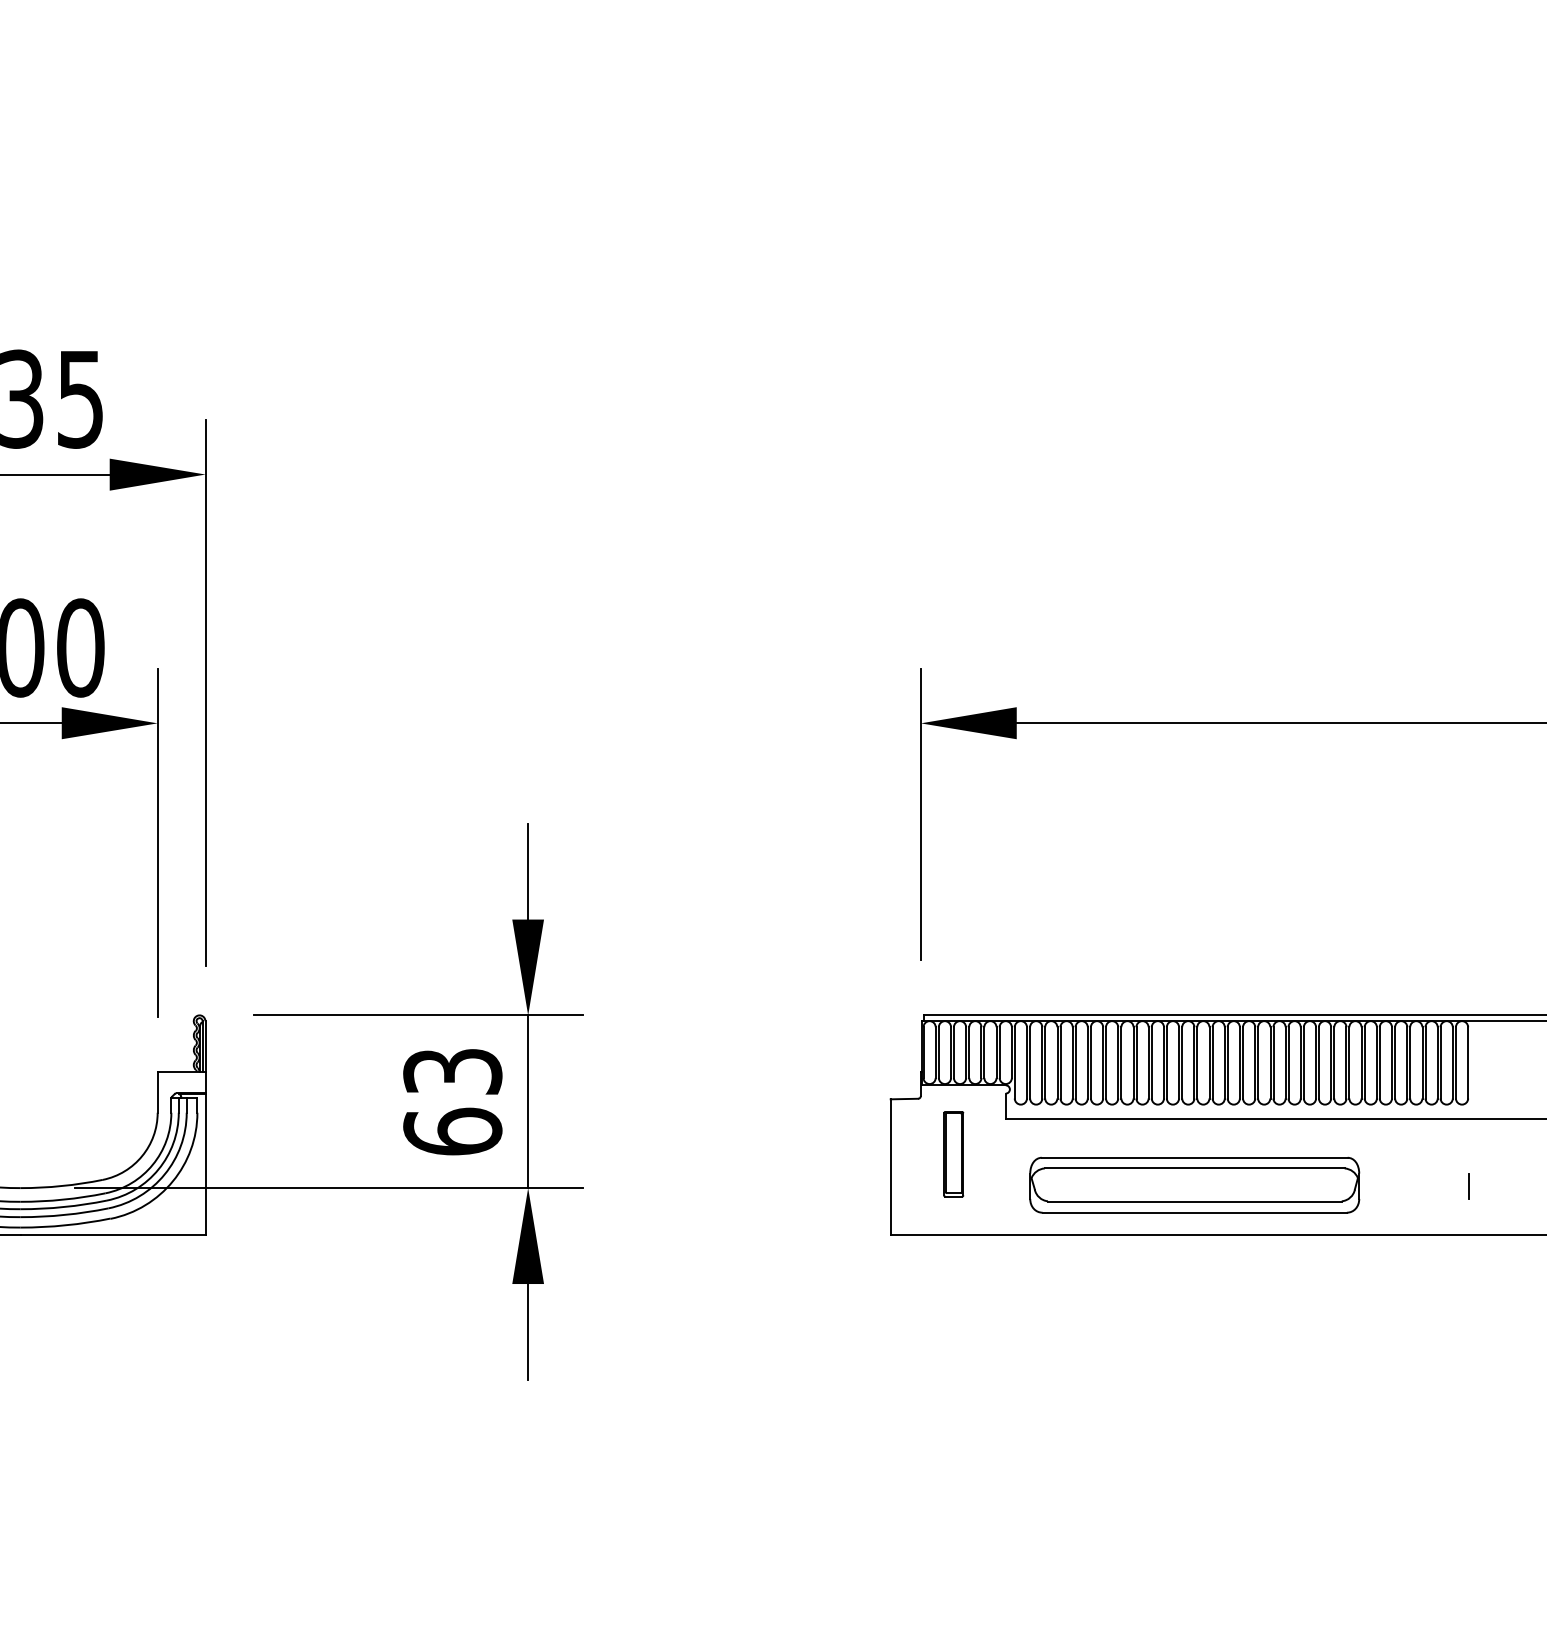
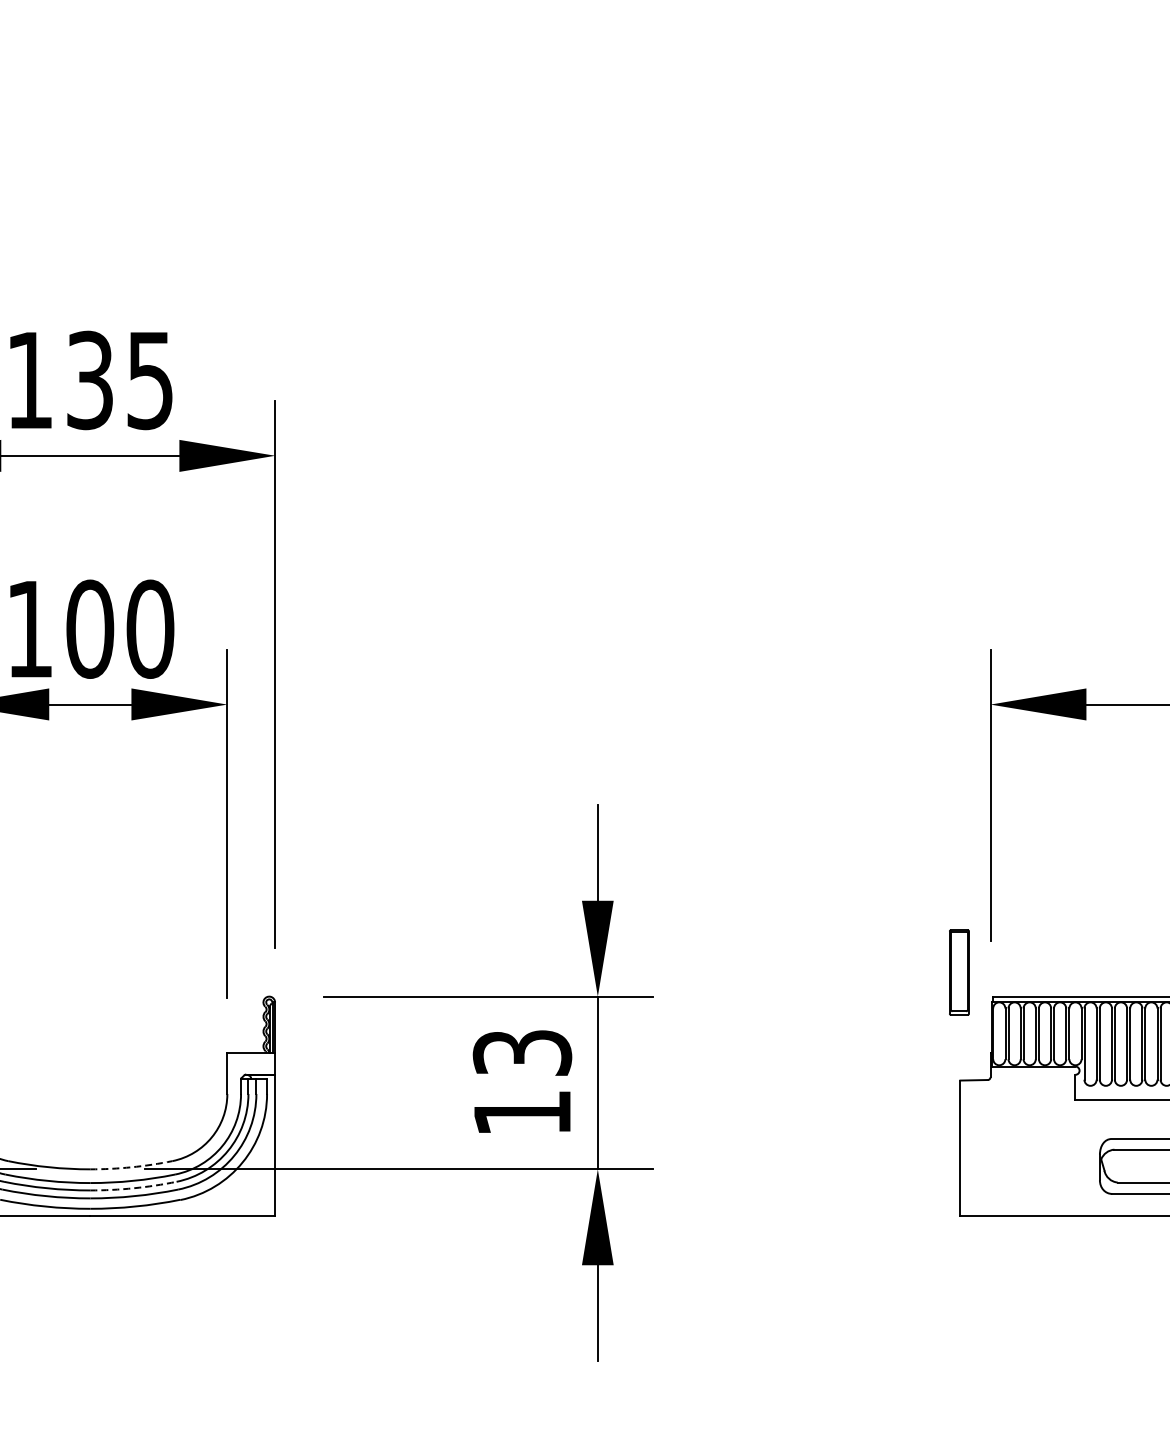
text: (452, 1131) -> (522, 1112), 63 -> 13
part: (953, 1154) -> (959, 972), moved
arc: (61, 1186) -> (131, 1167), solid -> dashed
arc: (64, 1207) -> (134, 1188), solid -> dashed

